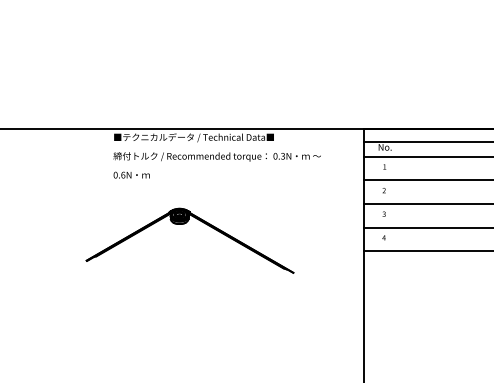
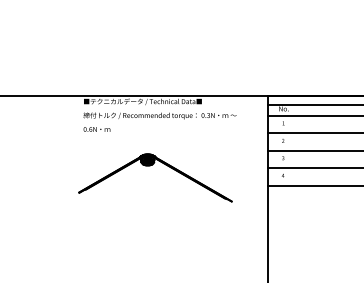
part: (184, 224) -> (151, 165), moved

